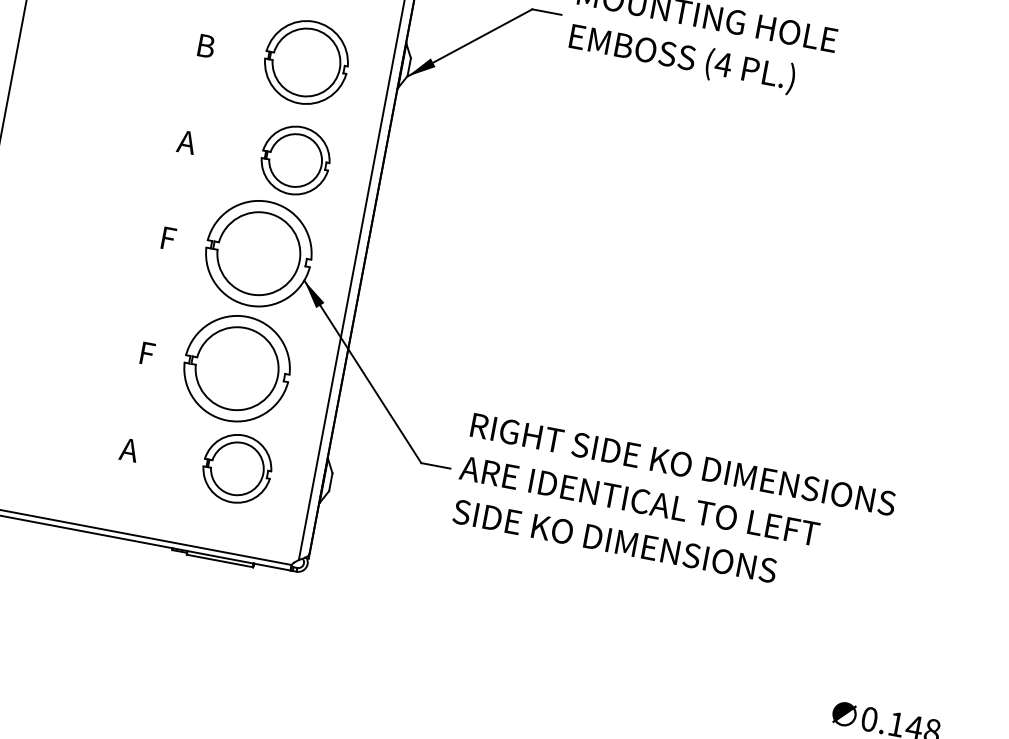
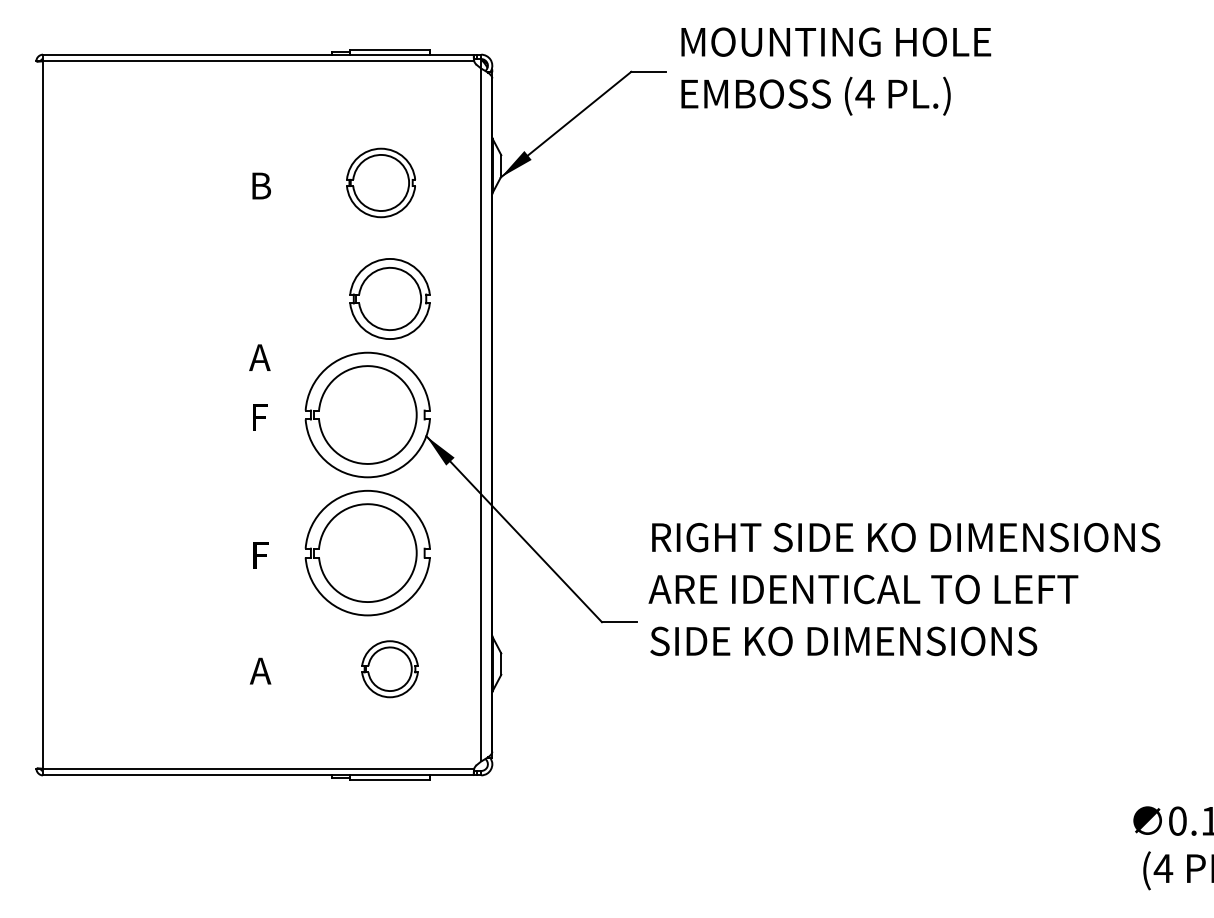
part: (306, 62) -> (380, 182), size x0.7
text: (186, 142) -> (259, 357), moved
part: (236, 469) -> (389, 669), size x0.7
text: (673, 507) -> (904, 589), moved

